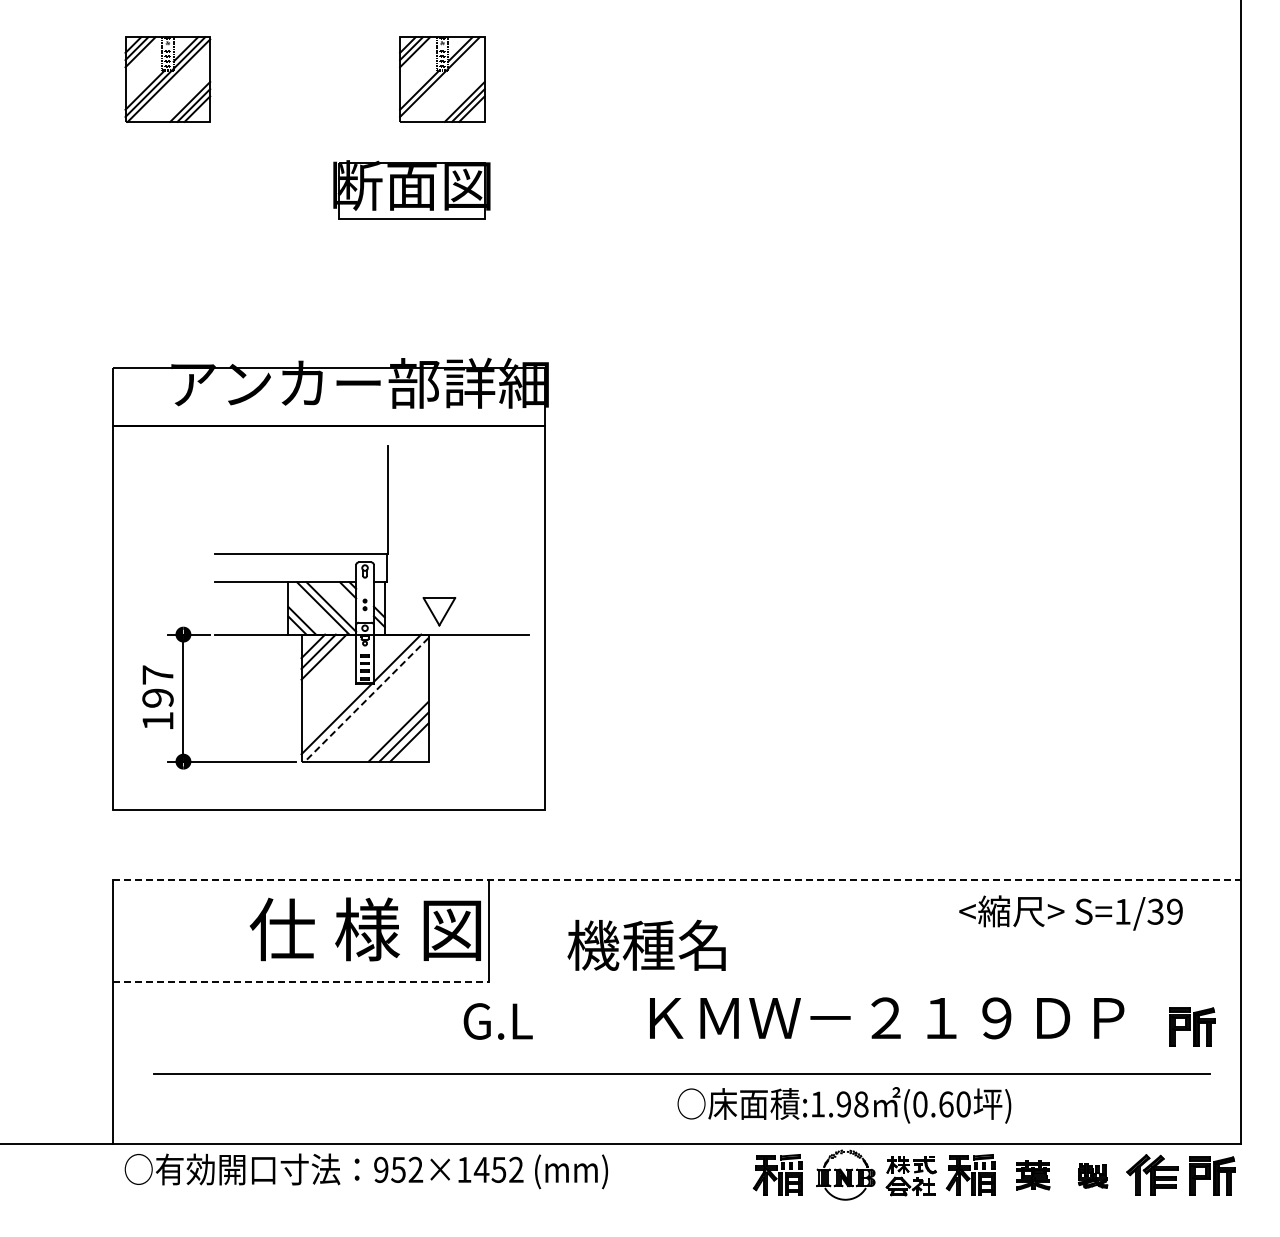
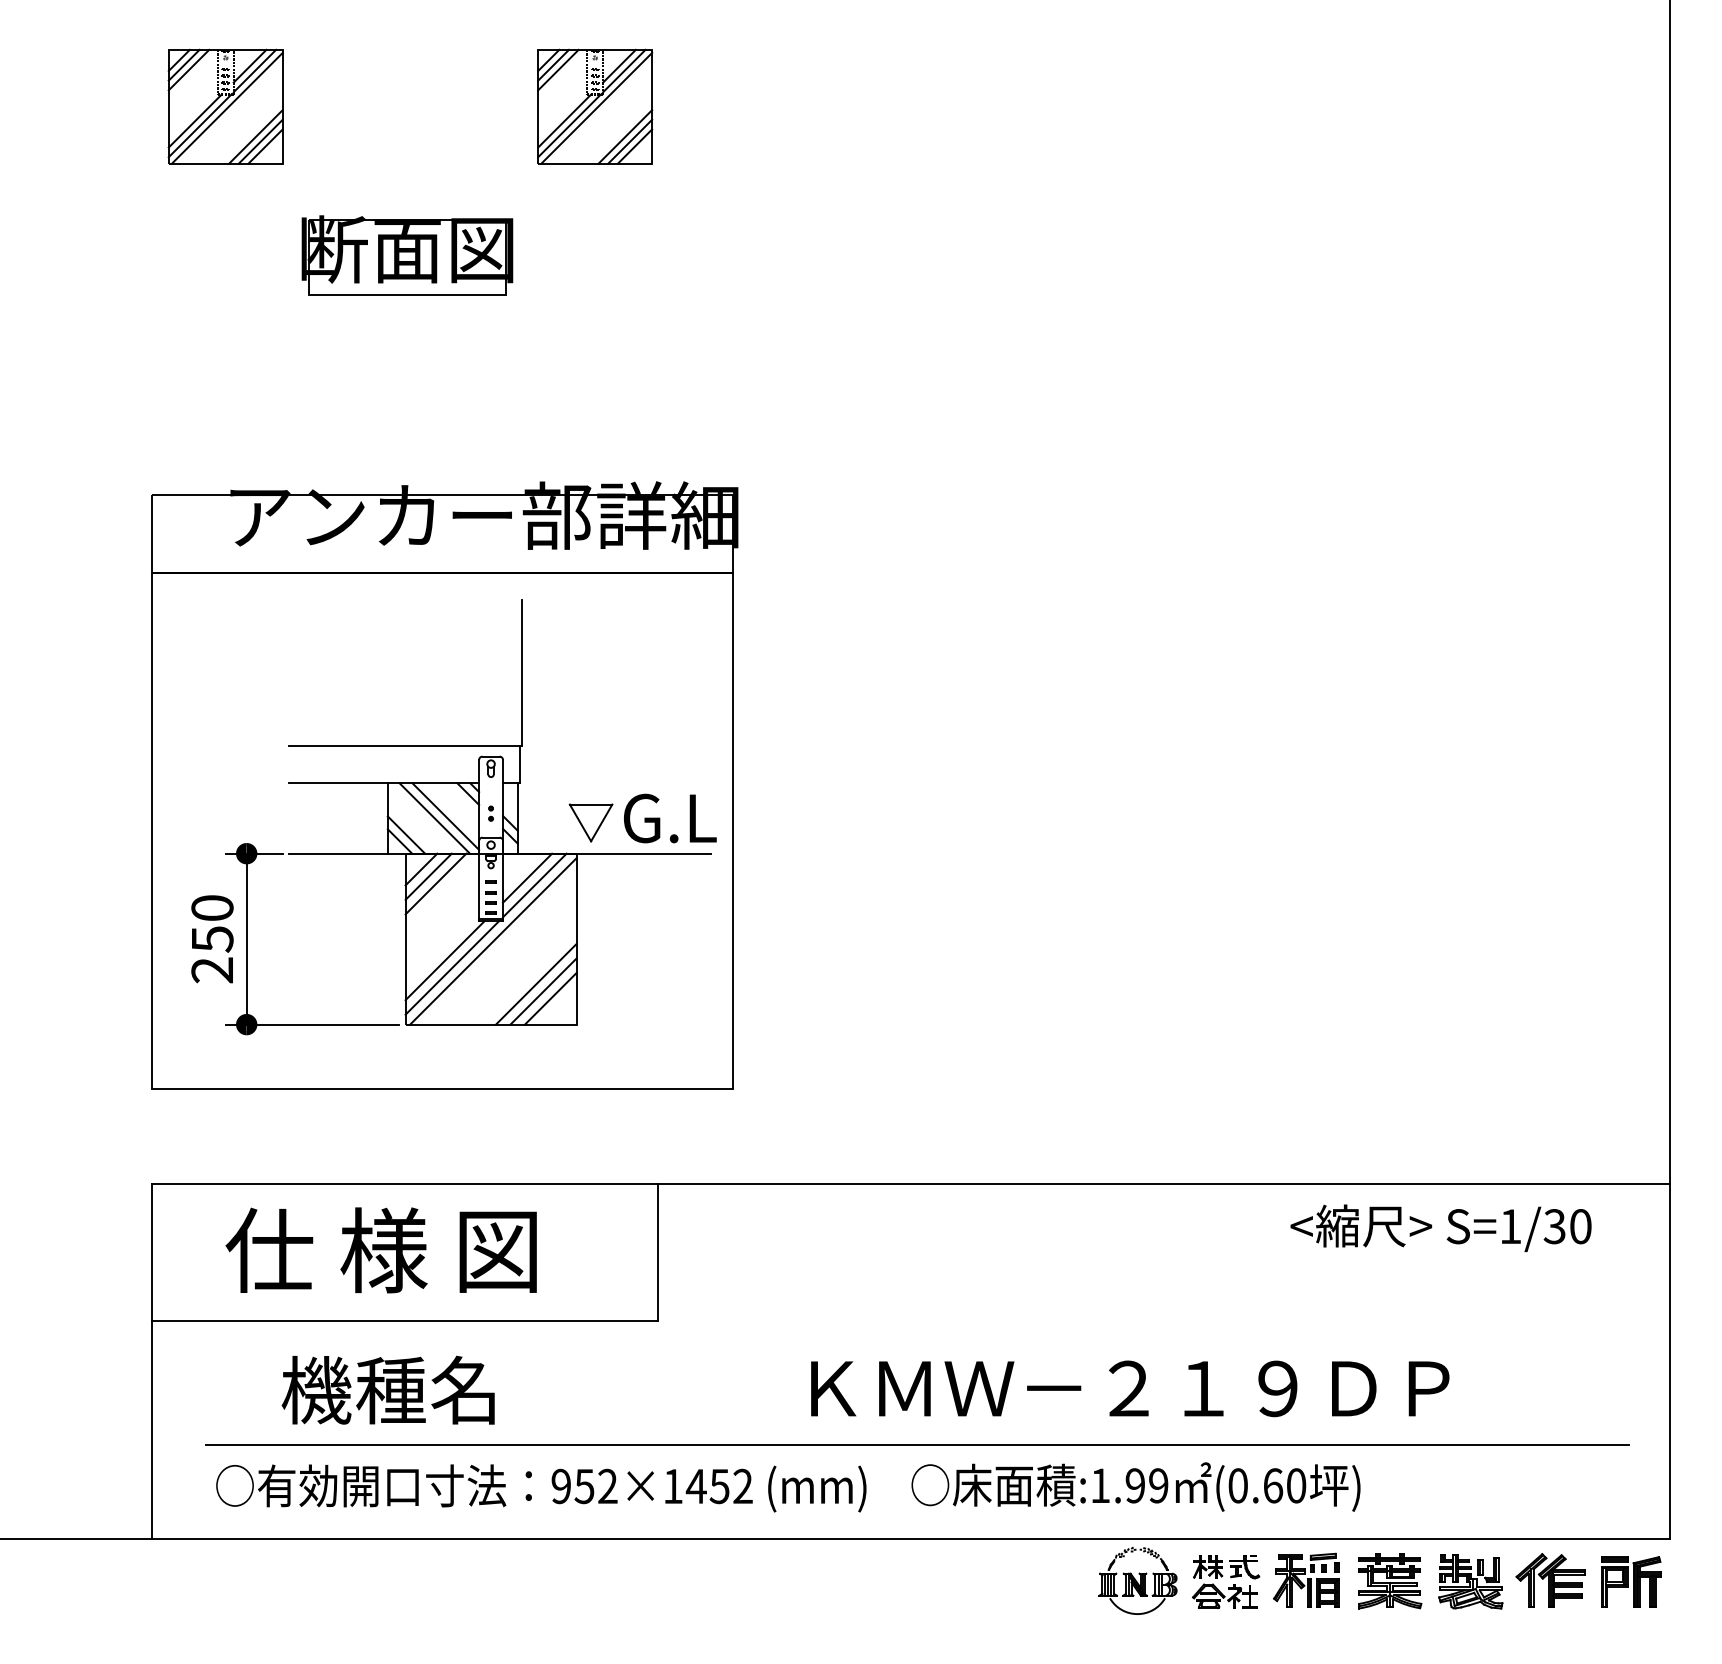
line: (443, 80) -> (596, 108), added
part: (411, 189) -> (406, 254), moved
line: (391, 652) -> (526, 877), added
text: (157, 697) -> (211, 938), 197 -> 250
line: (366, 700) -> (493, 942), dashed -> solid
line: (330, 713) -> (444, 959), added
line: (677, 879) -> (911, 1183), dashed -> solid
text: (1174, 911) -> (1580, 1226), S=1/39 -> S=1/30
text: (364, 929) -> (379, 1250), moved
text: (646, 944) -> (388, 1389), moved
line: (301, 981) -> (405, 1320), dashed -> solid
text: (887, 1018) -> (1130, 1389), moved
text: (497, 1021) -> (669, 818), moved
part: (1192, 1026) -> (1604, 1380), removed
text: (861, 1104) -> (1159, 1485), :1.98 -> :1.99
text: (365, 1171) -> (540, 1488), moved
part: (777, 1174) -> (1046, 1580), removed
part: (1033, 1175) -> (1390, 1581), size x1.43
part: (1092, 1175) -> (1469, 1581), size x1.67

